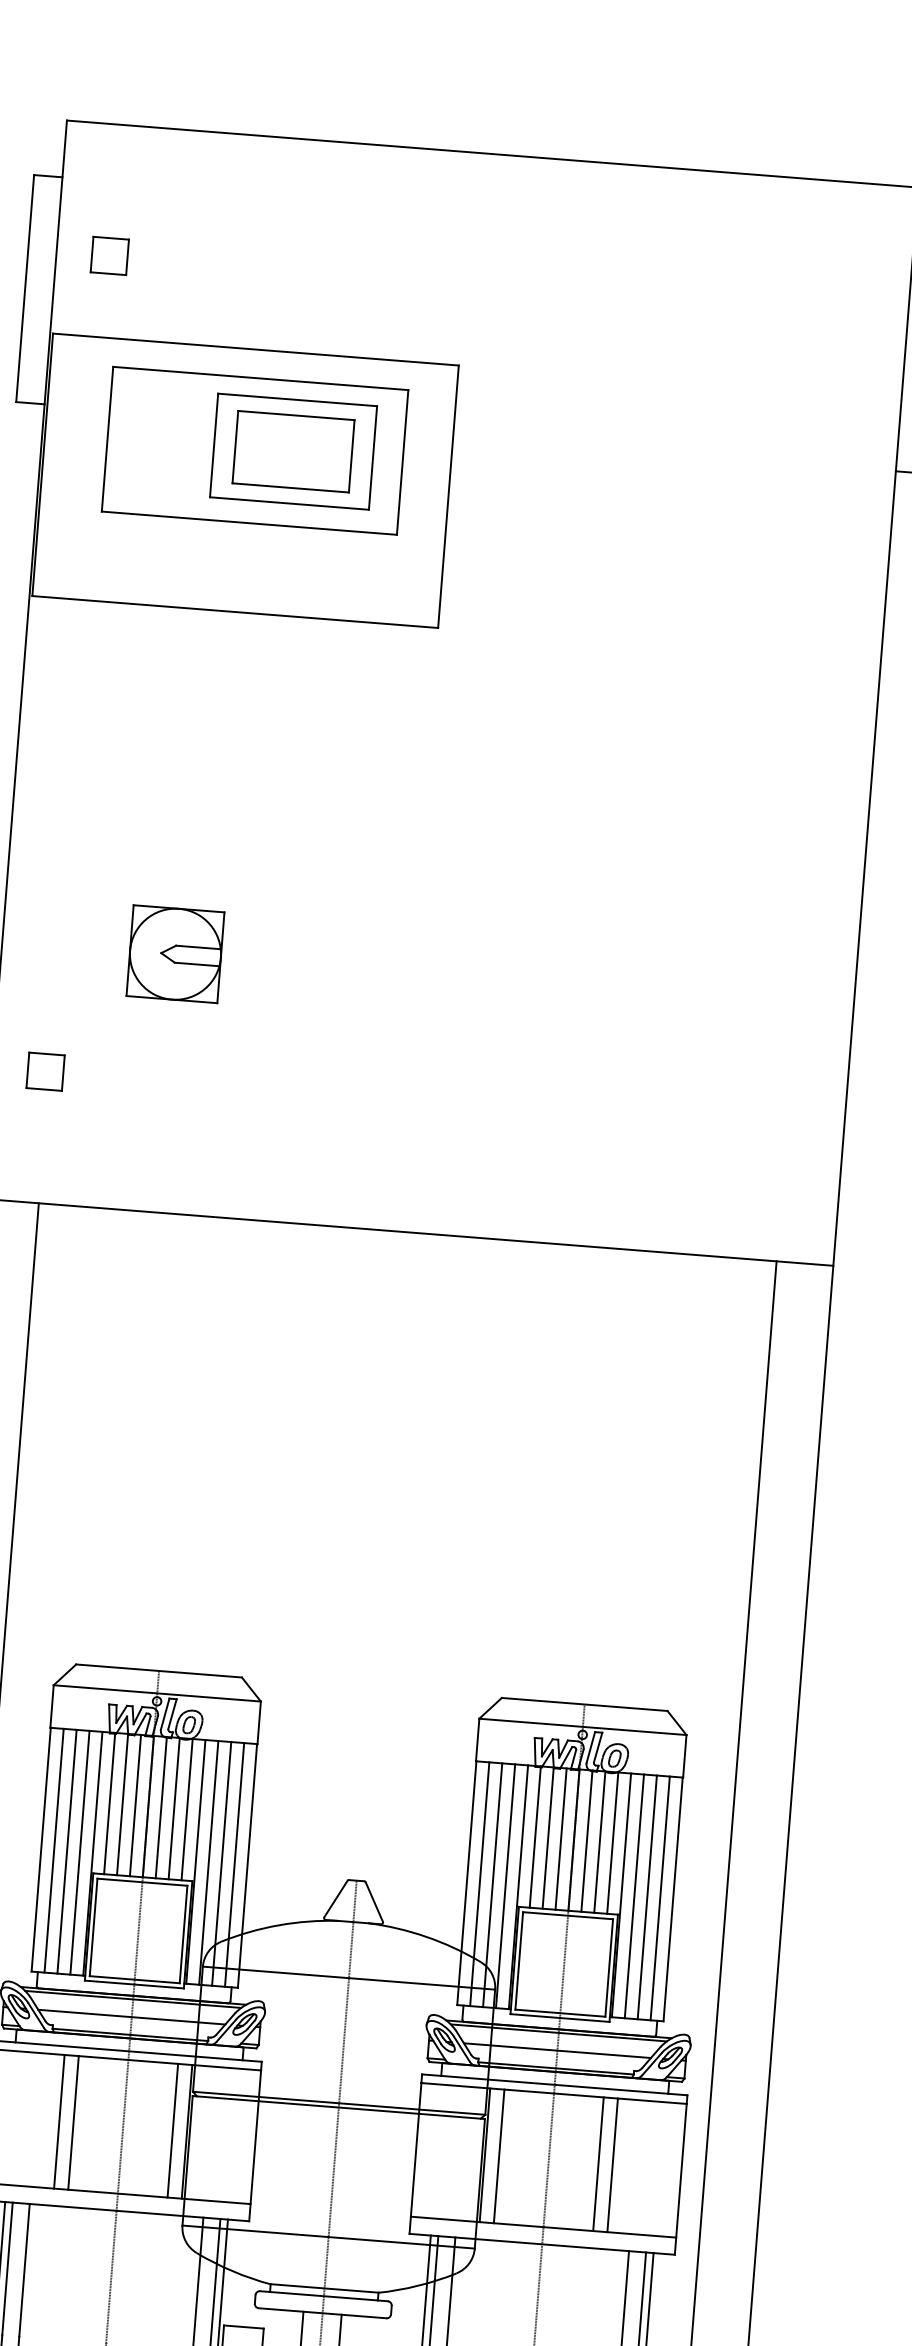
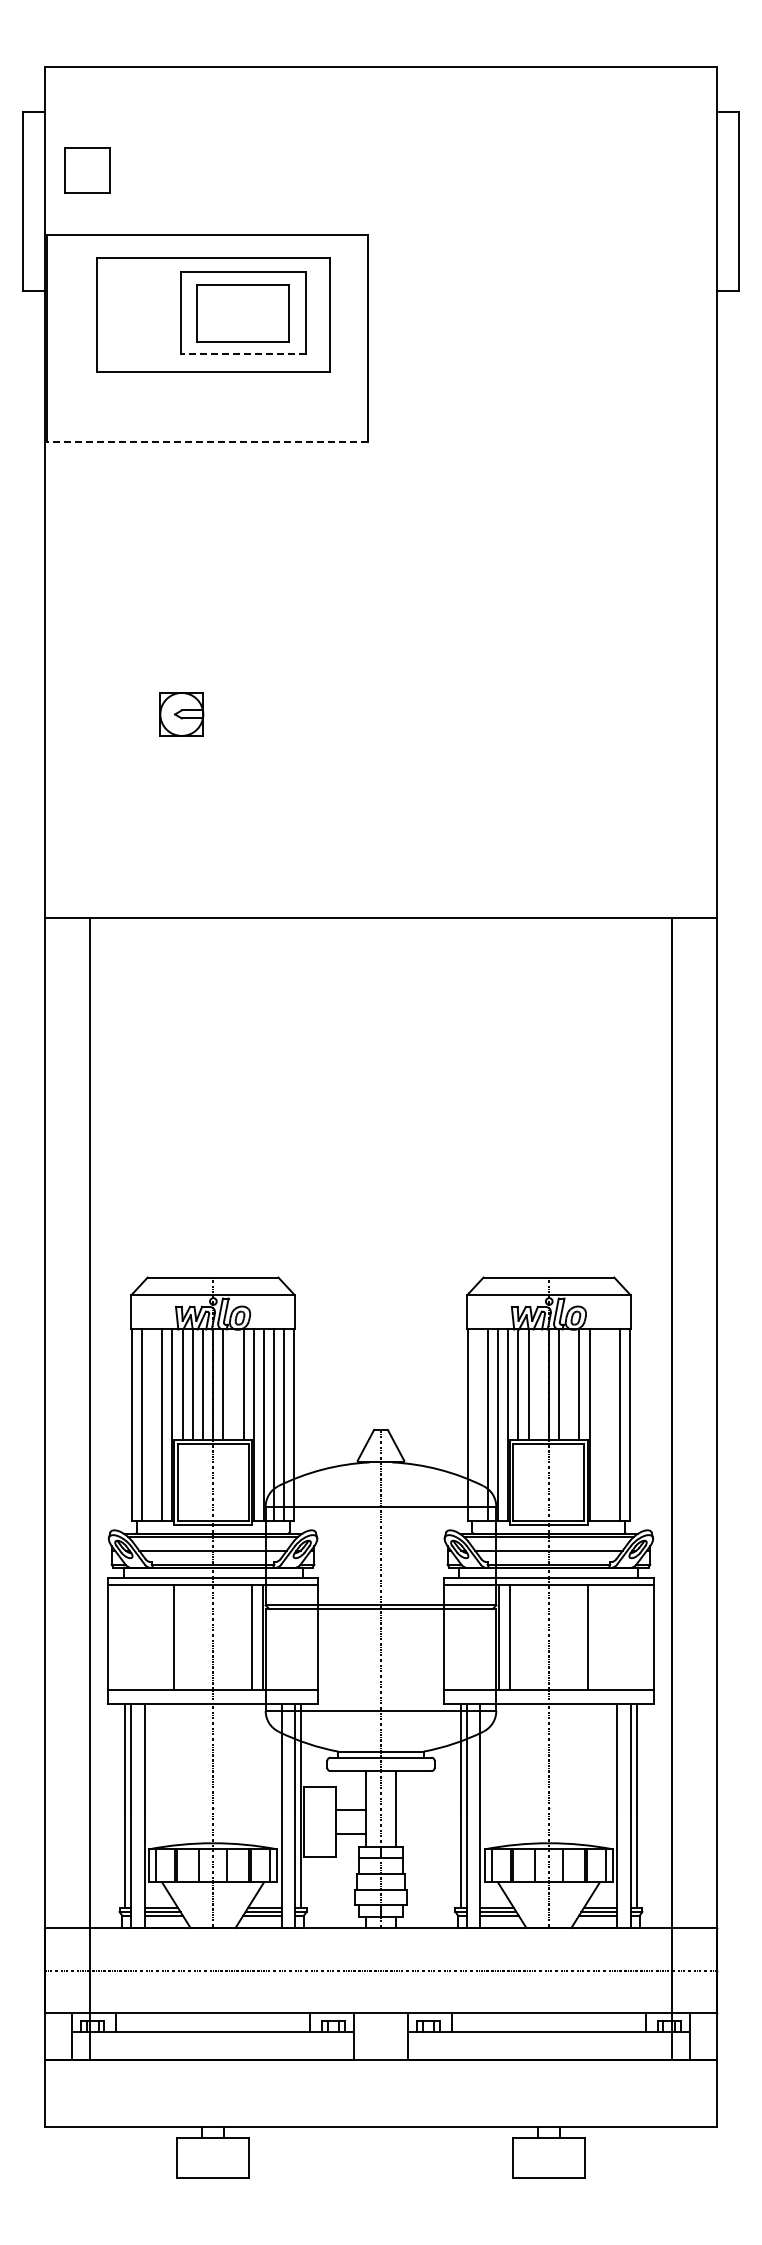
part: (109, 255) -> (86, 170), size x1.6
line: (289, 502) -> (243, 353), solid -> dashed
line: (234, 612) -> (206, 442), solid -> dashed
part: (175, 954) -> (181, 714), size x0.6
part: (44, 1071) -> (86, 814), removed
line: (174, 1808) -> (233, 1384), removed
line: (560, 1838) -> (538, 1384), removed
line: (600, 1842) -> (569, 1384), removed
line: (67, 1851) -> (152, 1424), removed
line: (479, 1883) -> (477, 1424), removed
line: (634, 1895) -> (599, 1424), removed
line: (646, 1896) -> (609, 1424), removed
line: (59, 2120) -> (162, 1636), removed
line: (612, 2164) -> (599, 1636), removed

